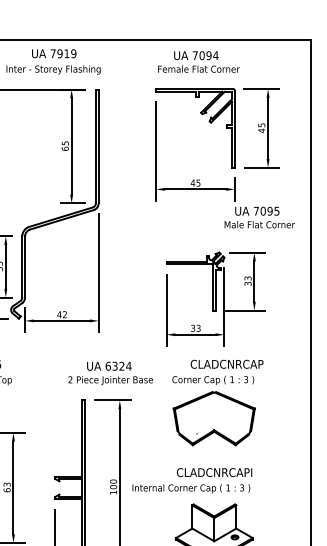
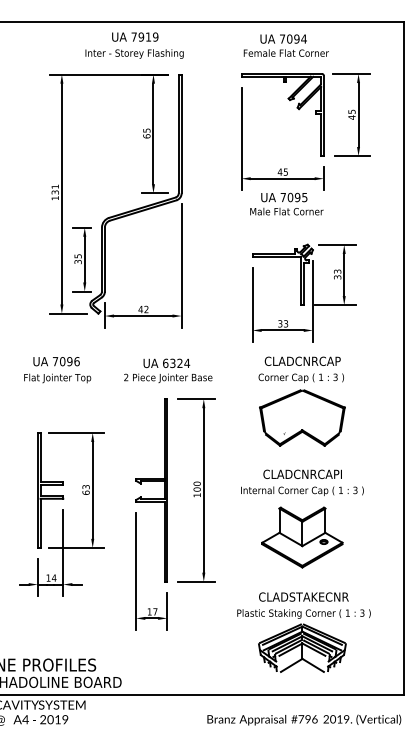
text: (259, 216) -> (286, 203), moved
text: (226, 363) -> (302, 360), moved
text: (110, 373) -> (168, 370), moved
text: (191, 488) -> (302, 491), moved

